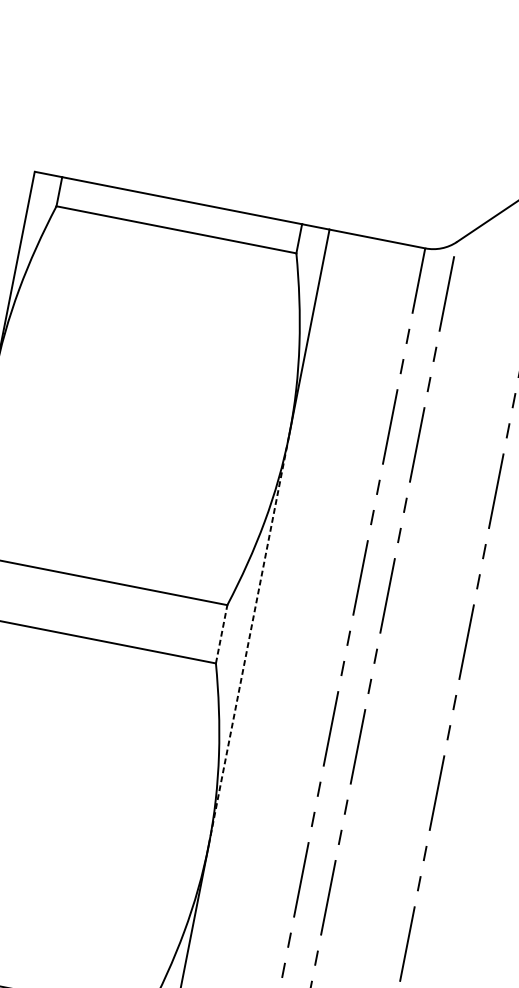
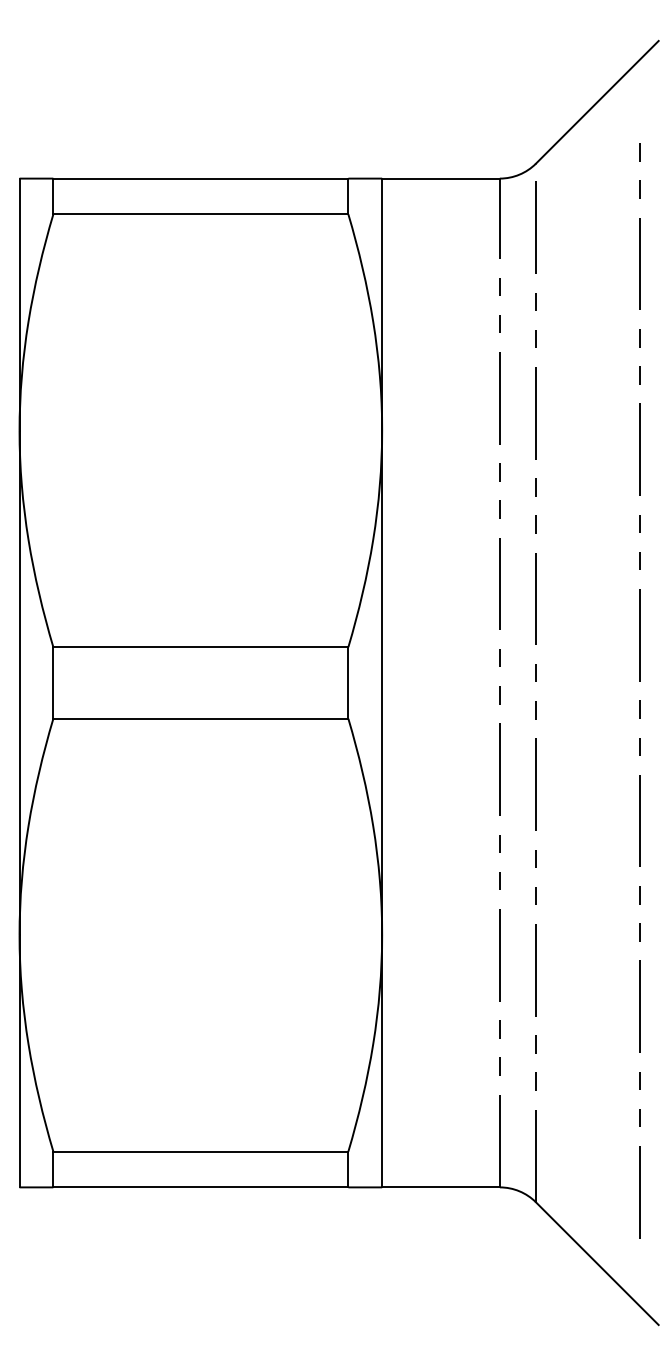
line: (221, 633) -> (348, 682), dashed -> solid
line: (249, 639) -> (382, 682), dashed -> solid

